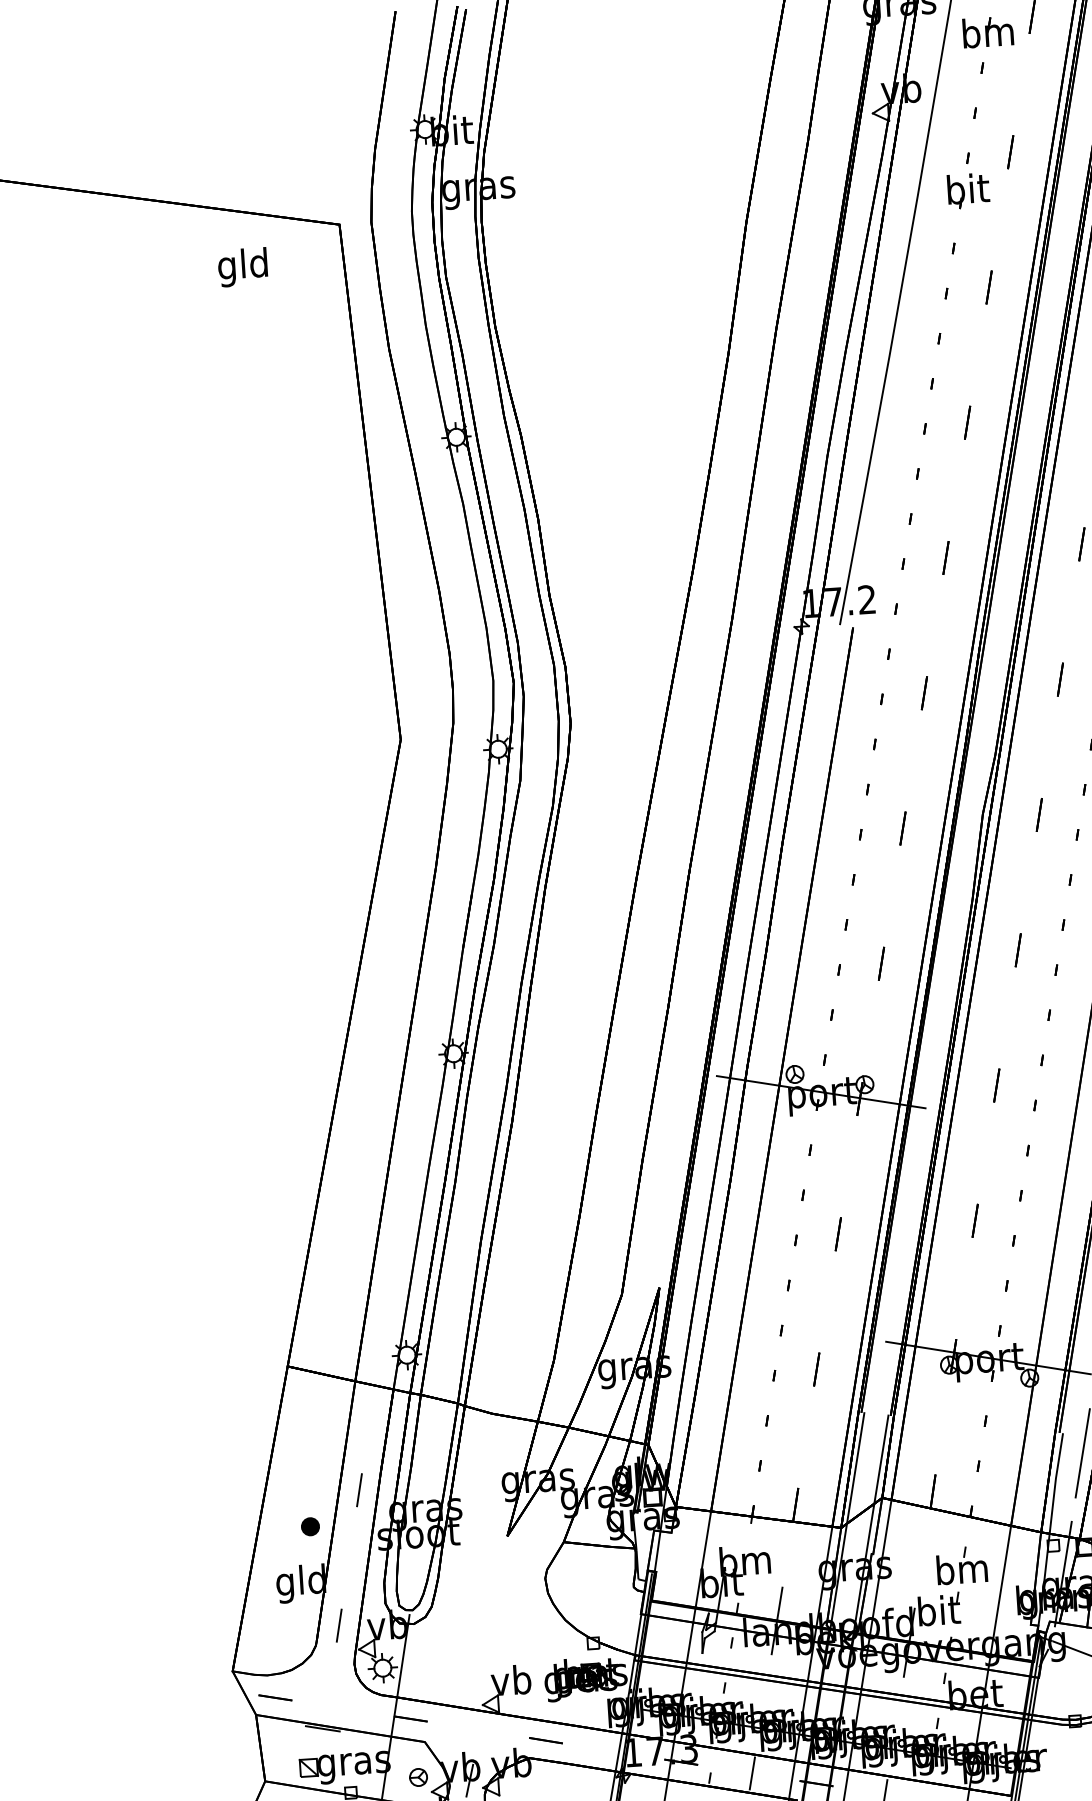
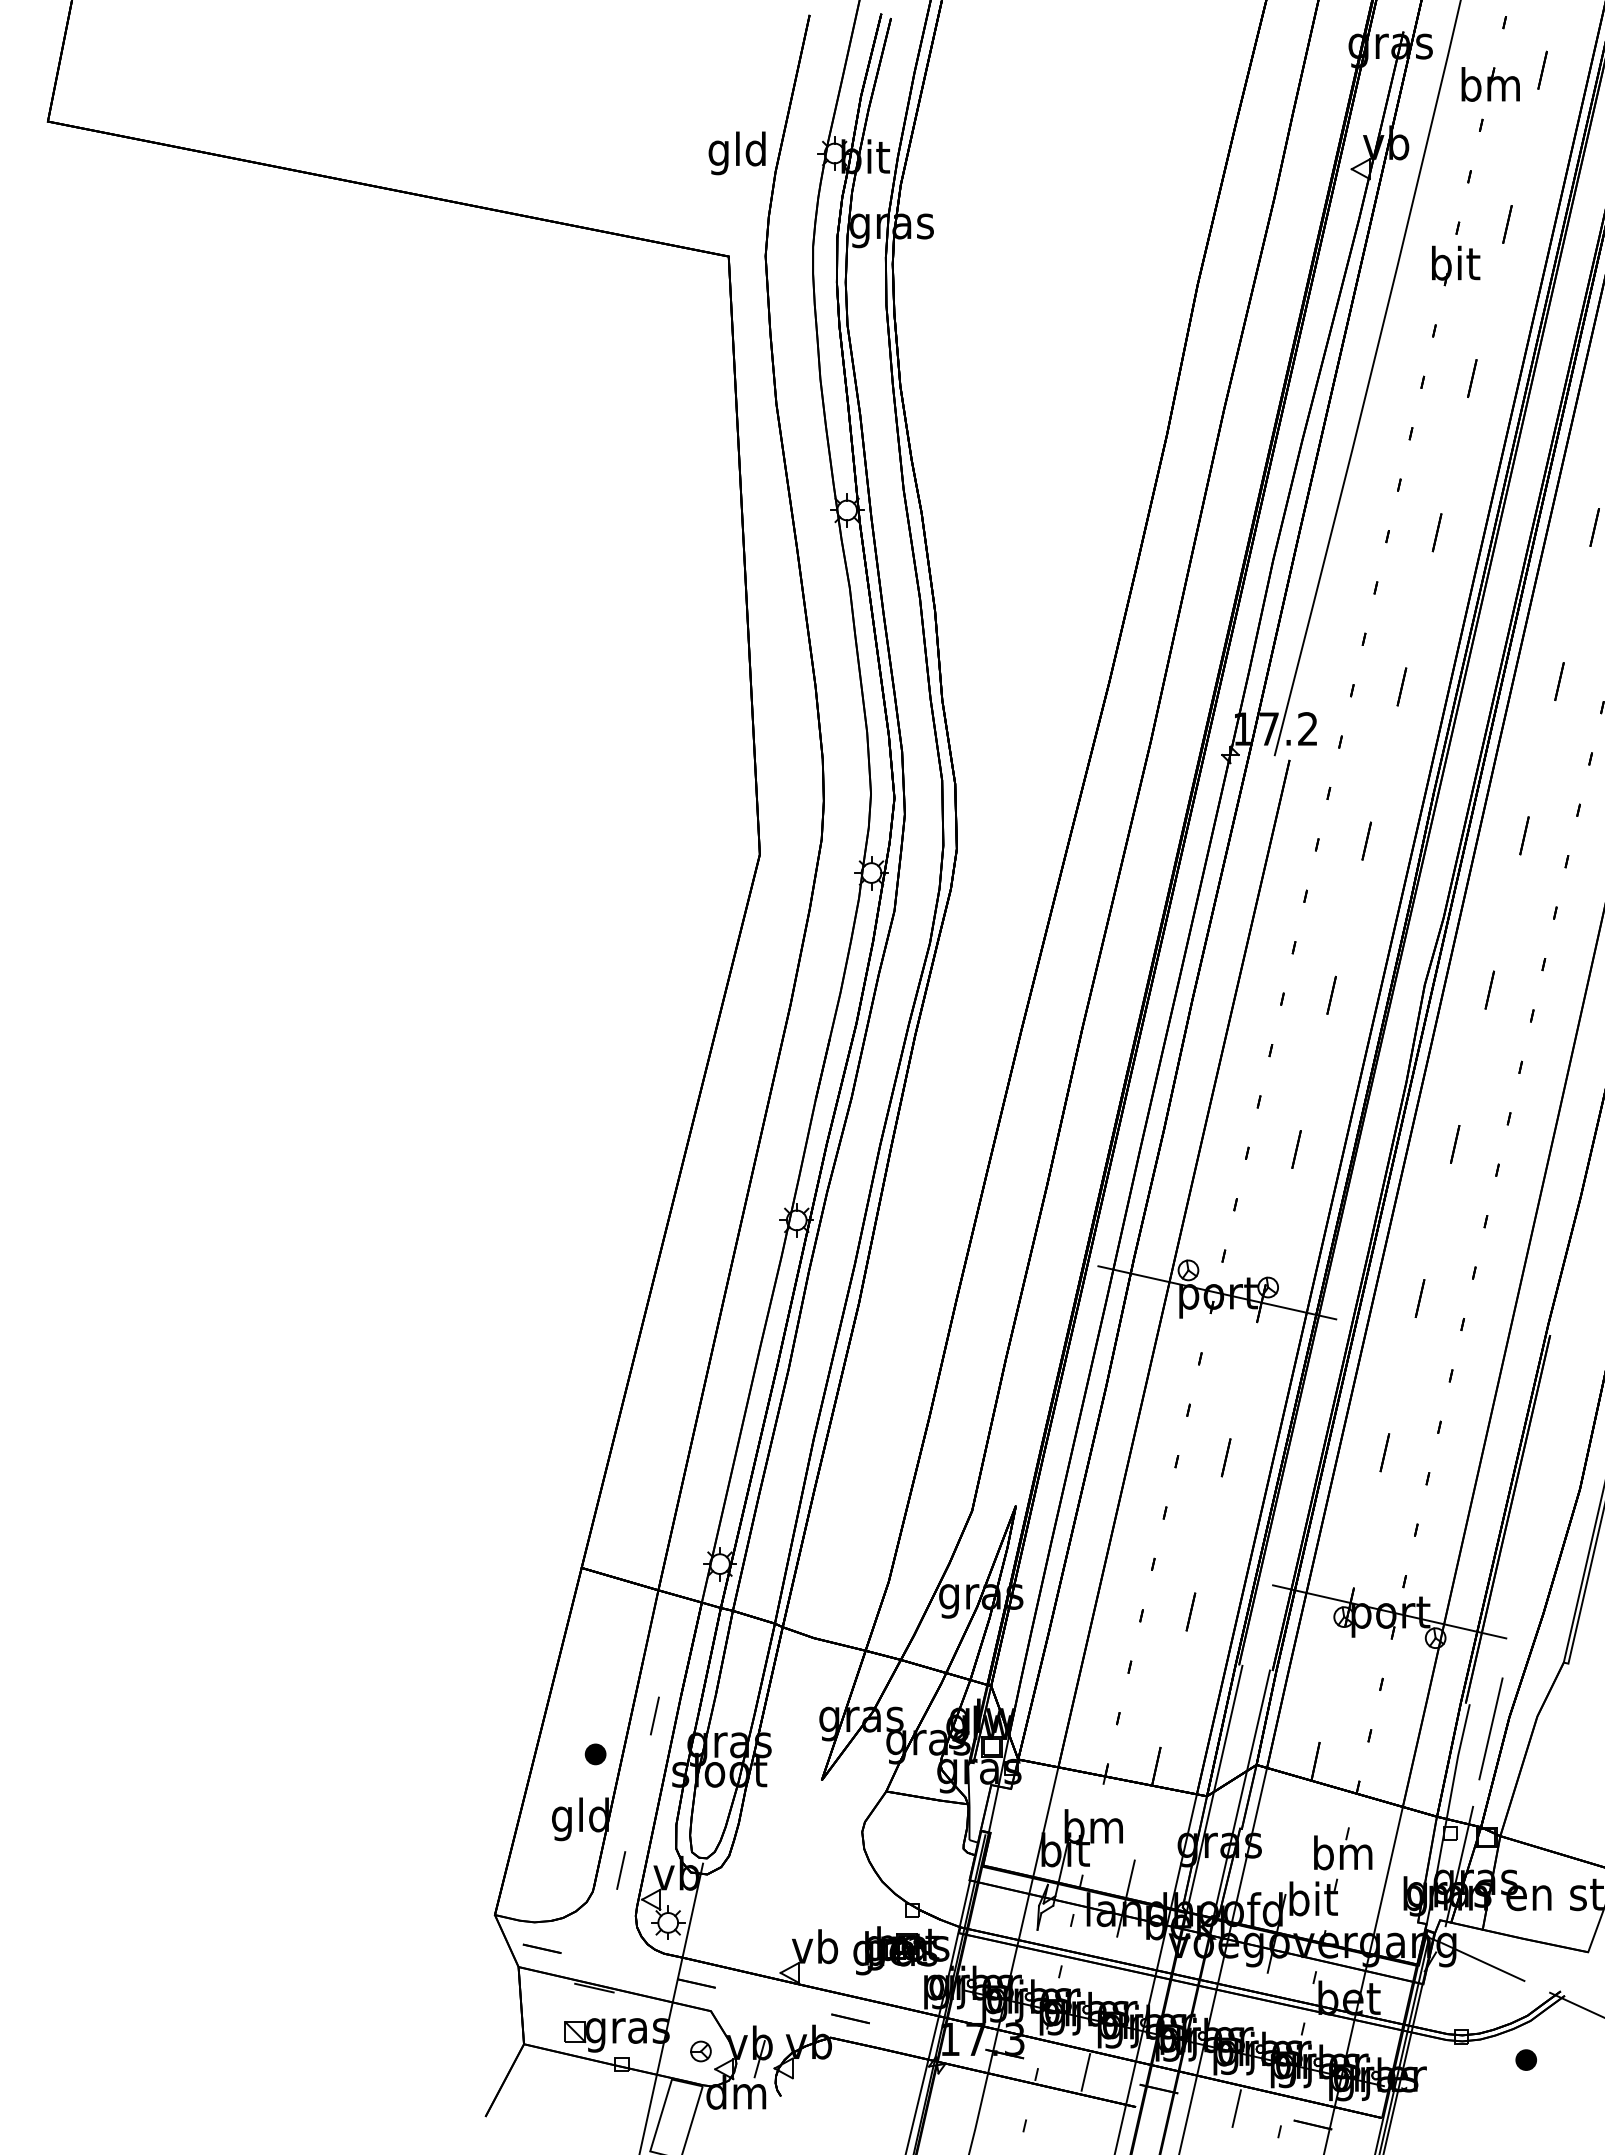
text: (242, 267) -> (736, 153), moved

